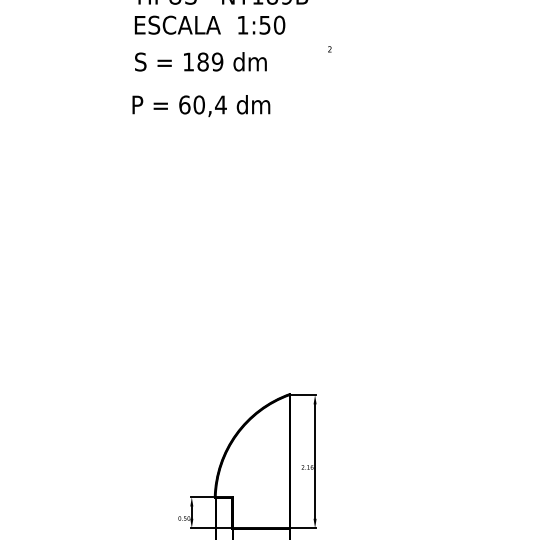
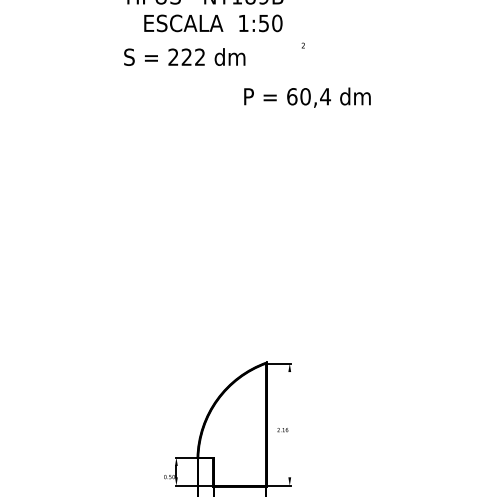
text: (210, 24) -> (213, 22), moved
text: (203, 61) -> (187, 56), 189 -> 222
text: (201, 105) -> (307, 97), moved
line: (315, 461) -> (290, 424), removed

